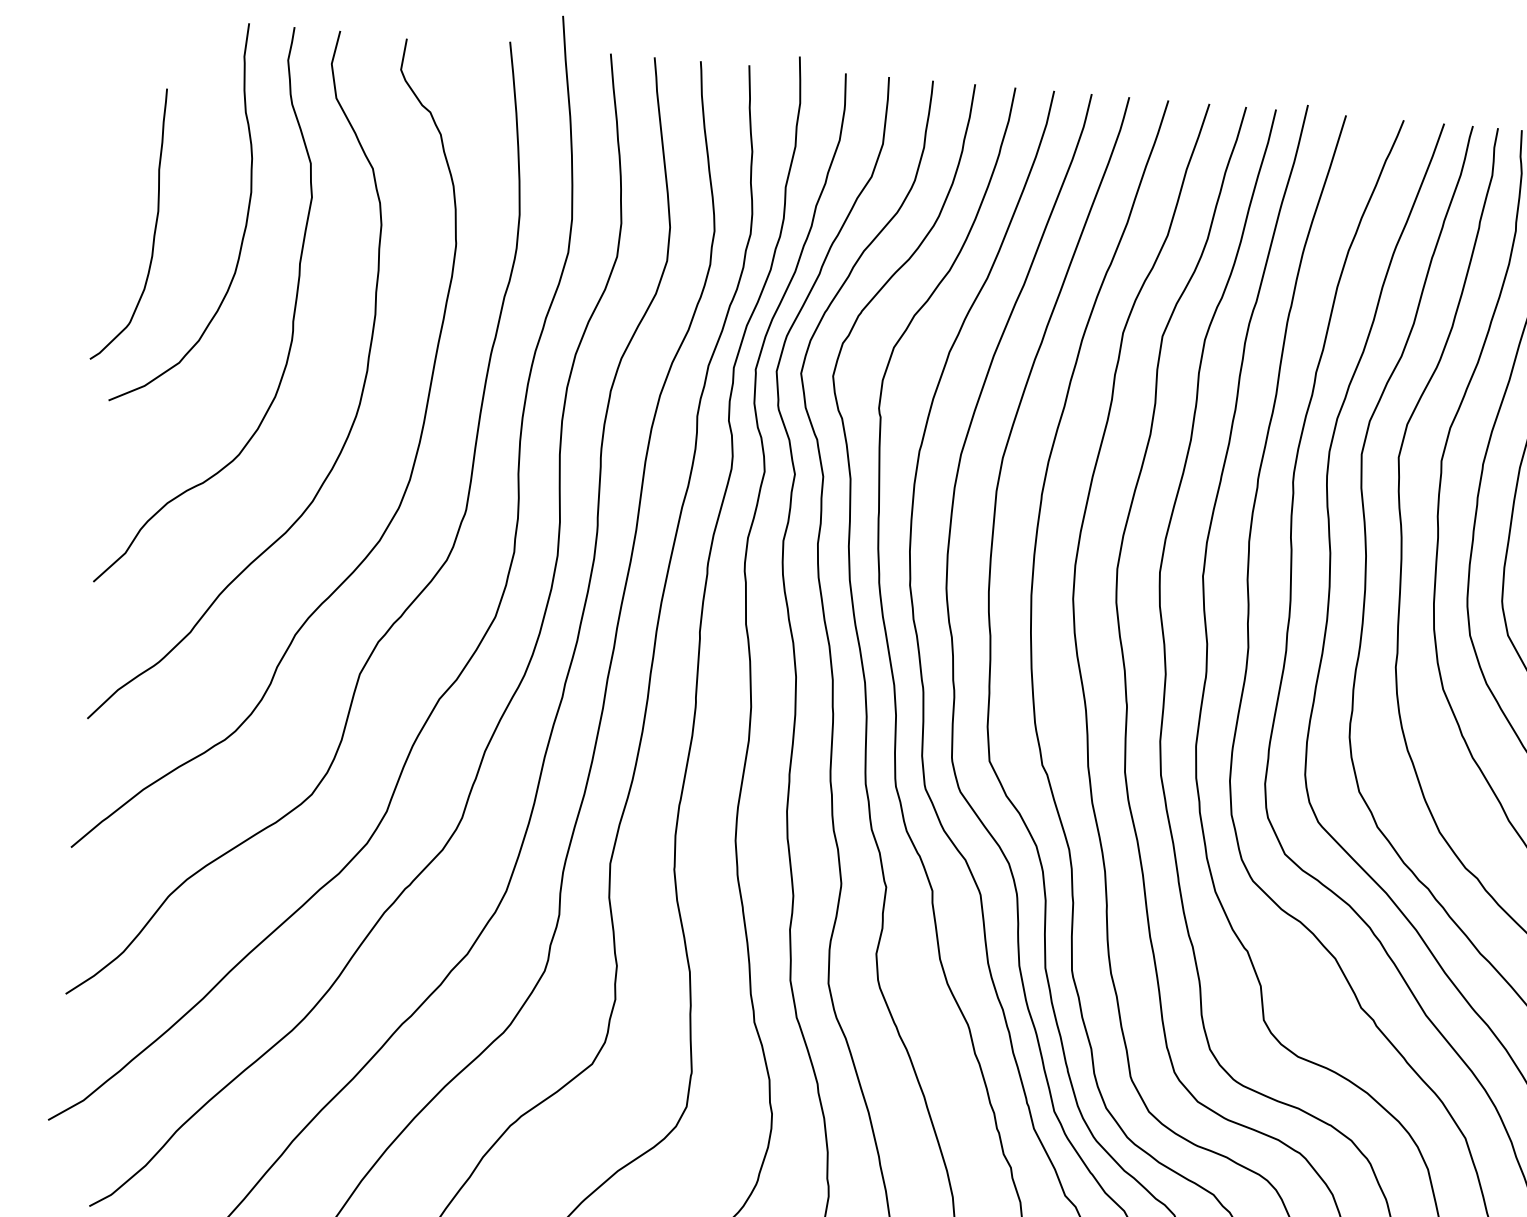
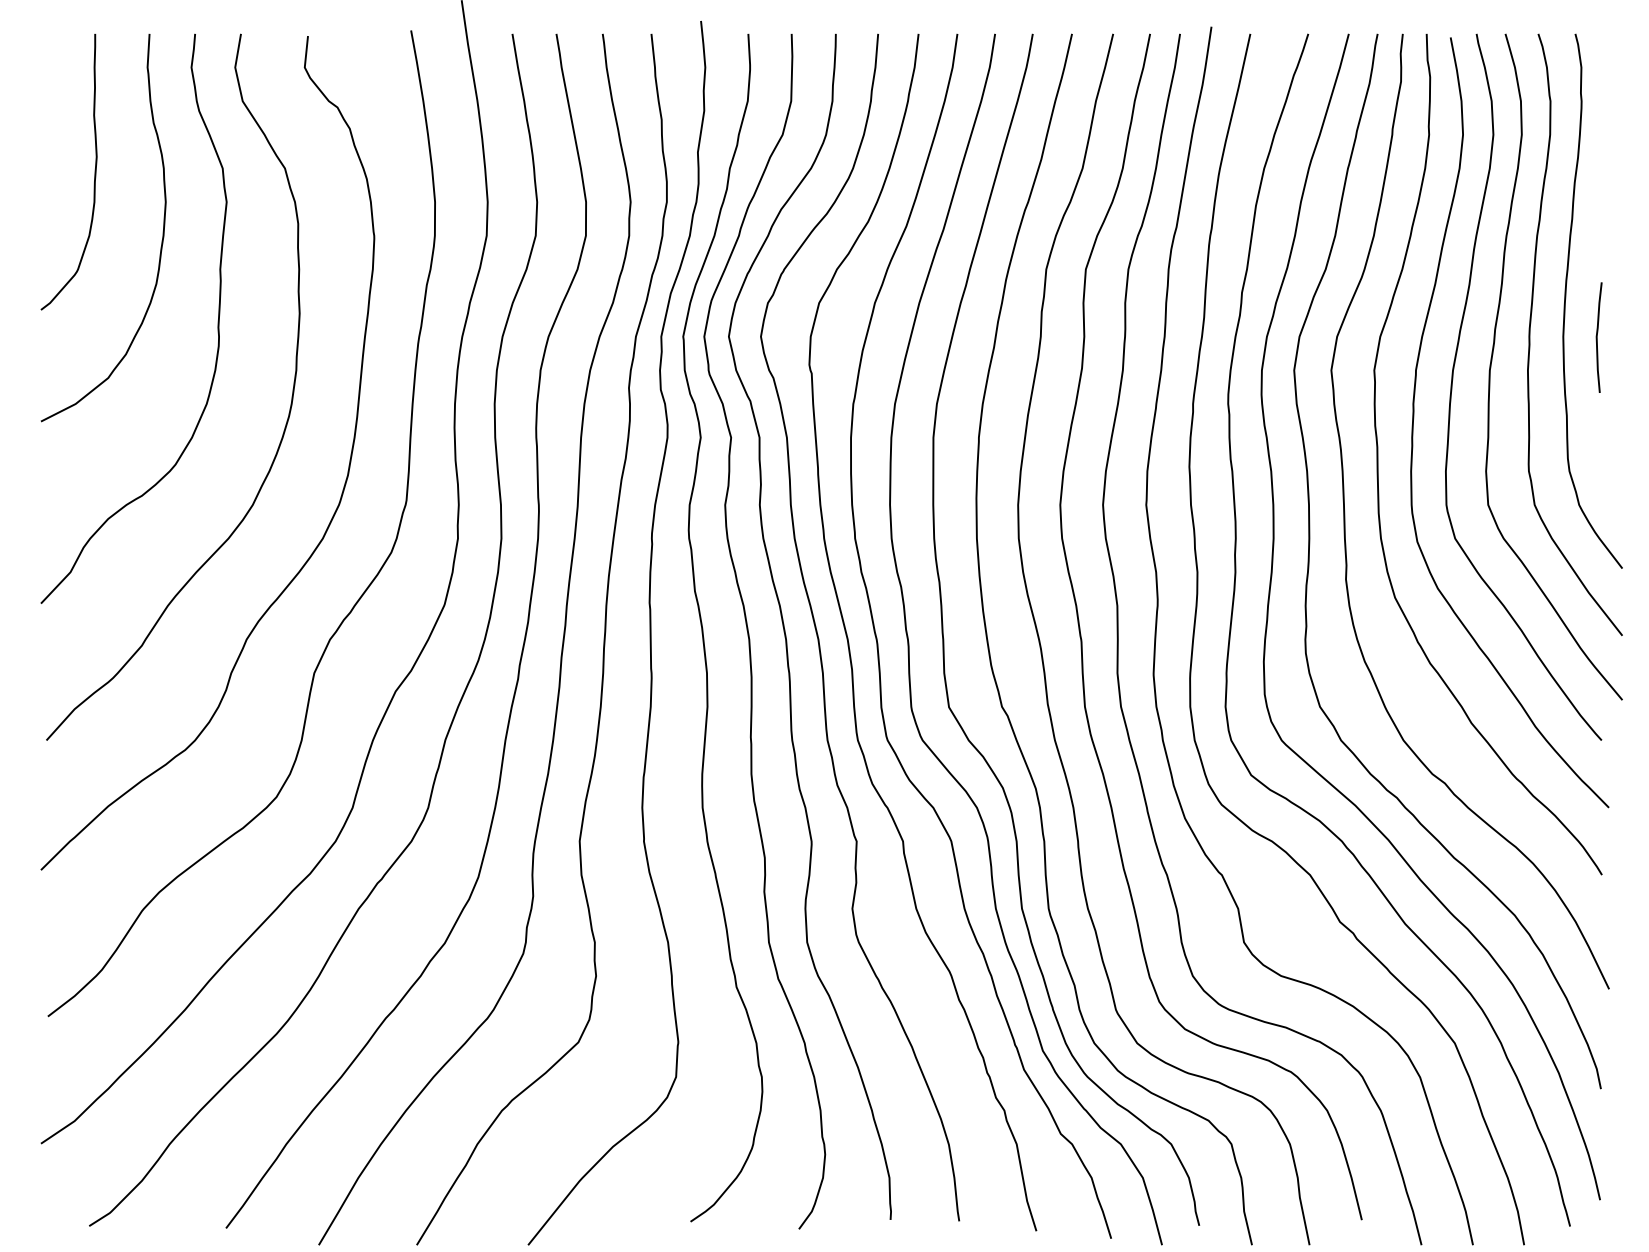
curve: (154, 225) -> (94, 171), moved

